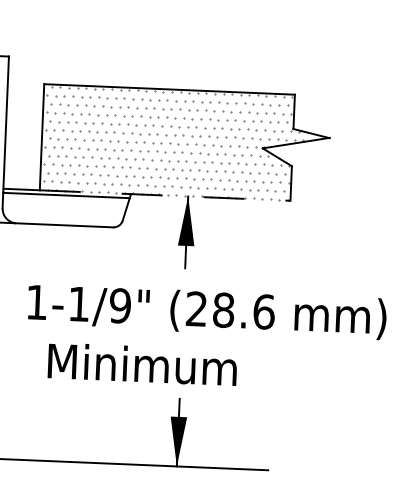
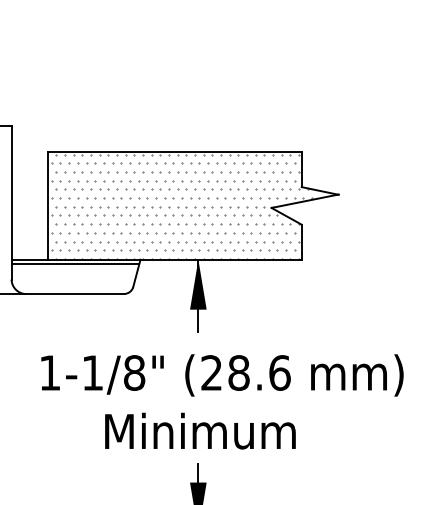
line: (165, 195) -> (175, 259), dashed -> solid
text: (120, 305) -> (134, 372), 1-1/9" -> 1-1/8"
text: (142, 363) -> (200, 430), moved

